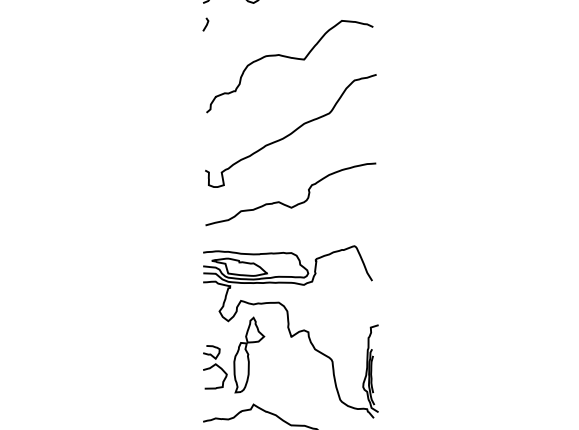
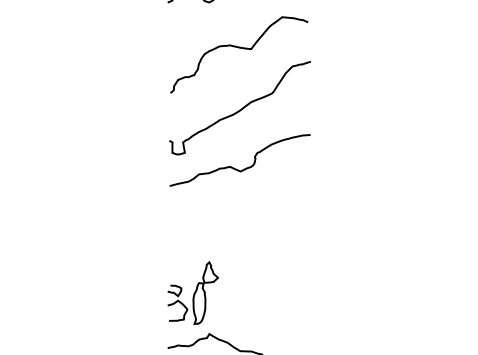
line: (205, 24) -> (169, 20), removed
part: (290, 331) -> (239, 273), removed

